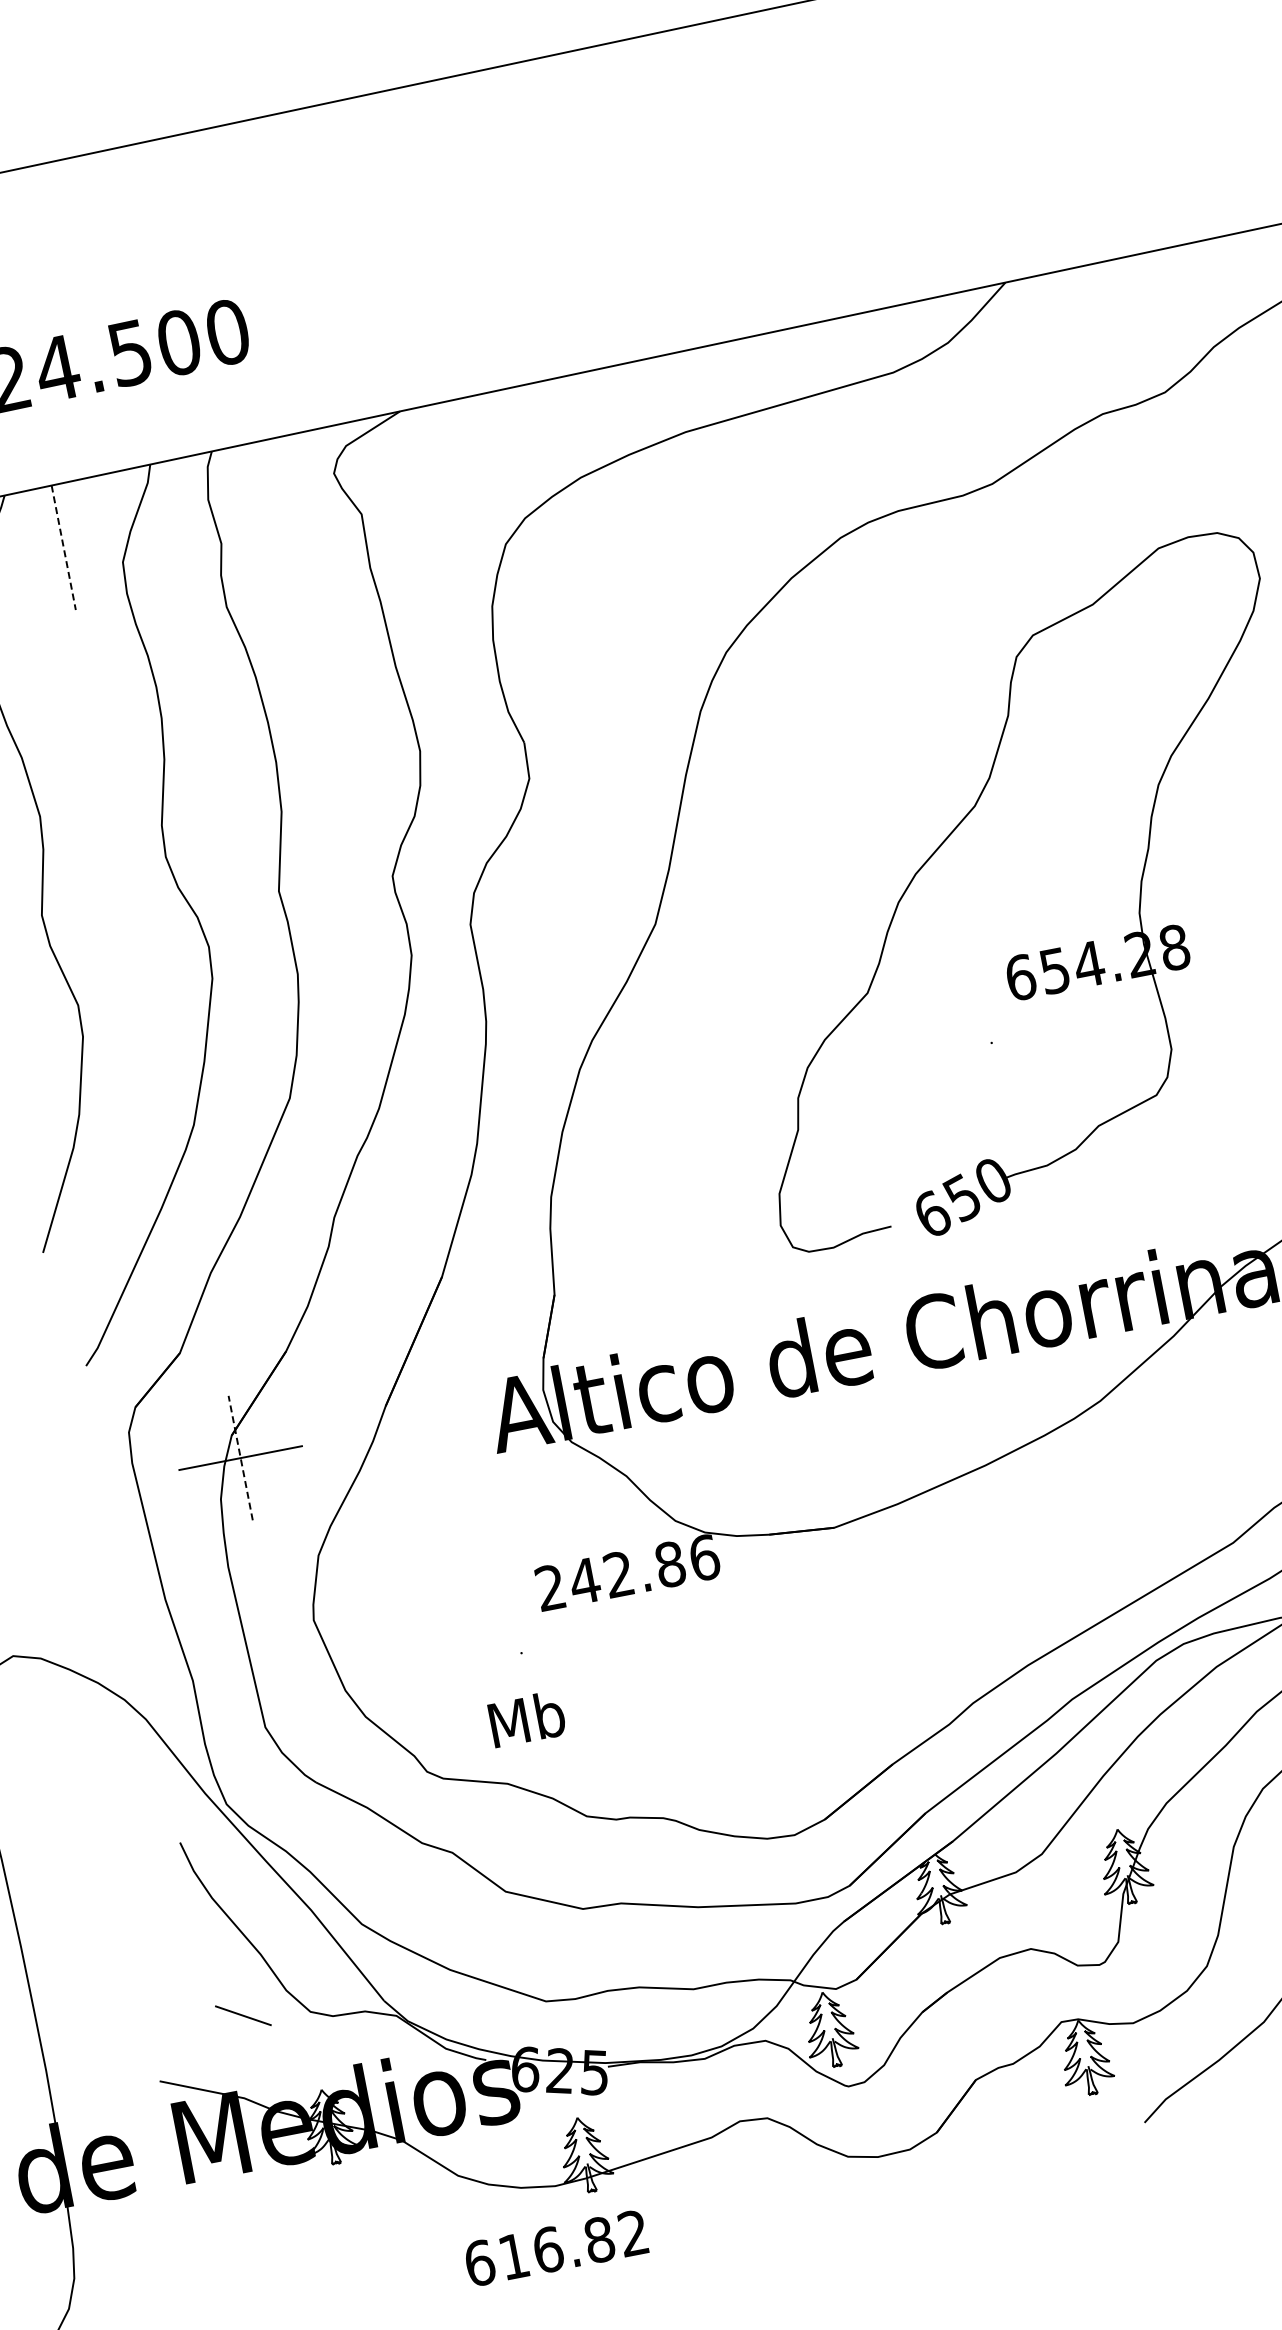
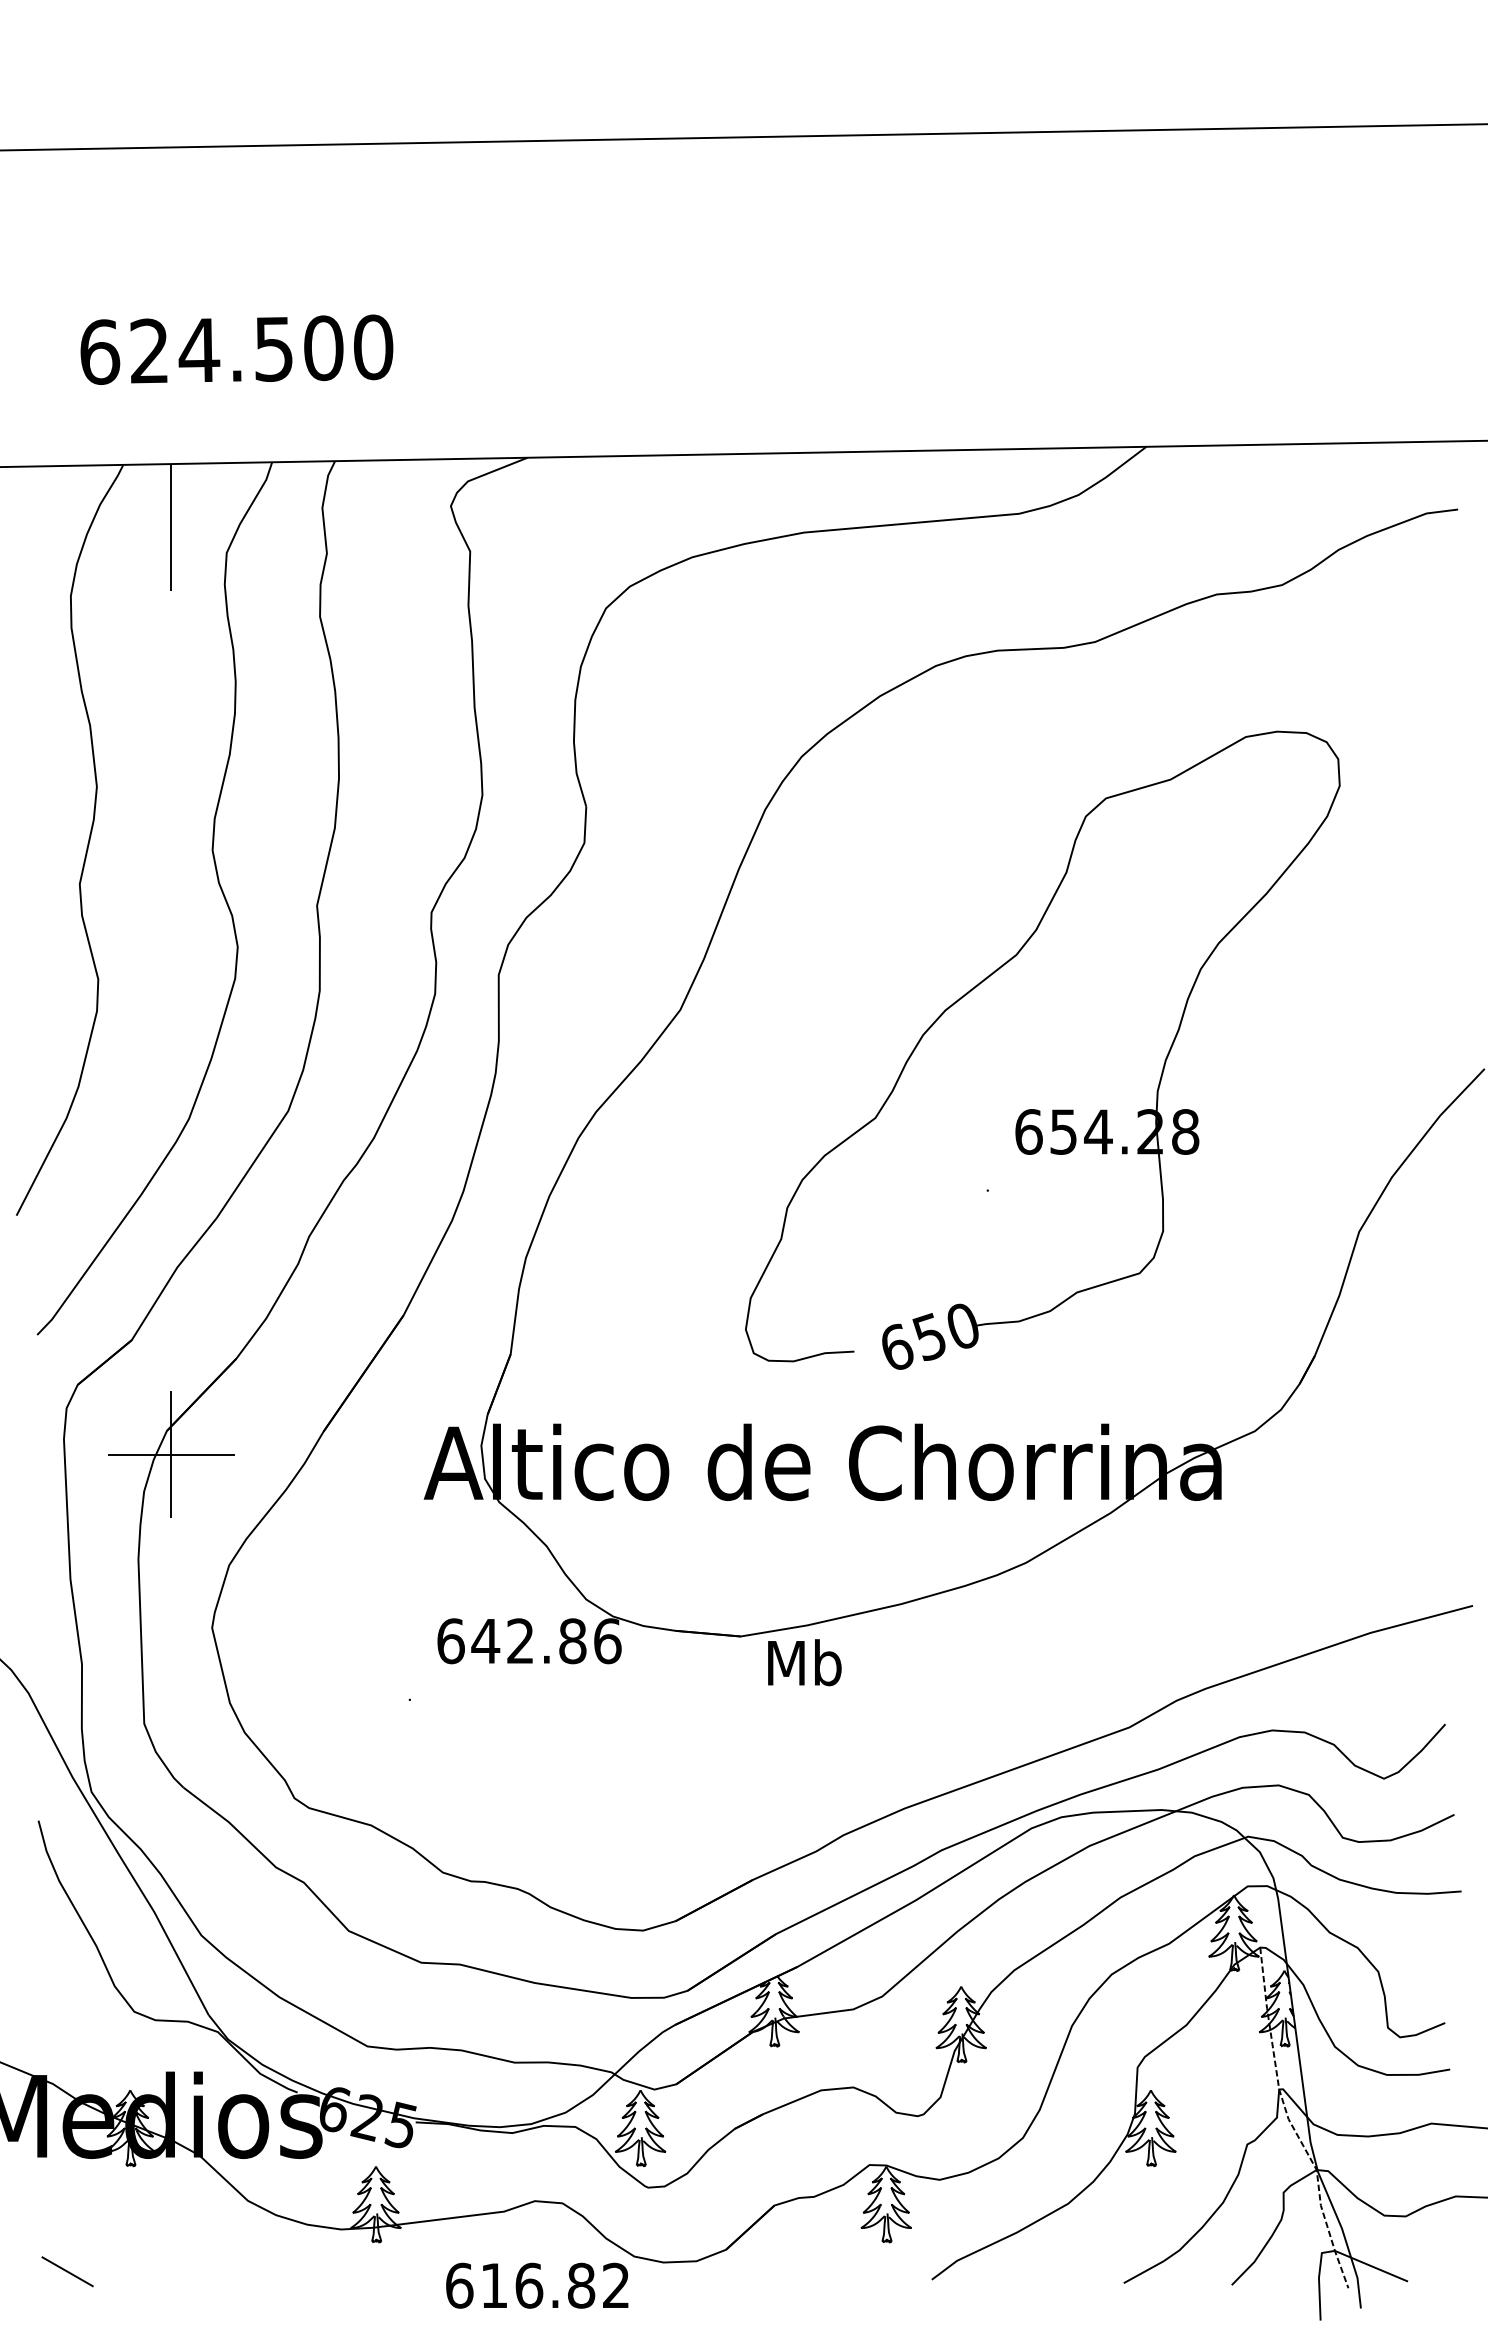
line: (63, 547) -> (171, 527), dashed -> solid
line: (240, 1457) -> (171, 1454), dashed -> solid
text: (550, 1588) -> (450, 1641), 242.86 -> 642.86
text: (526, 1718) -> (804, 1662), moved
line: (243, 2015) -> (67, 2271), moved
text: (556, 2248) -> (537, 2285), moved

